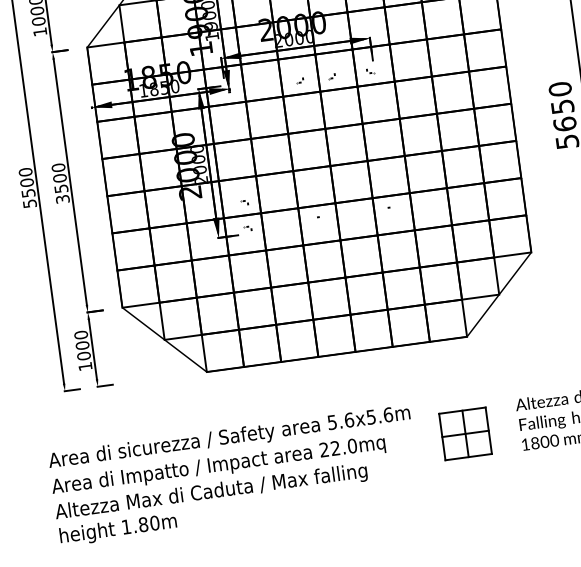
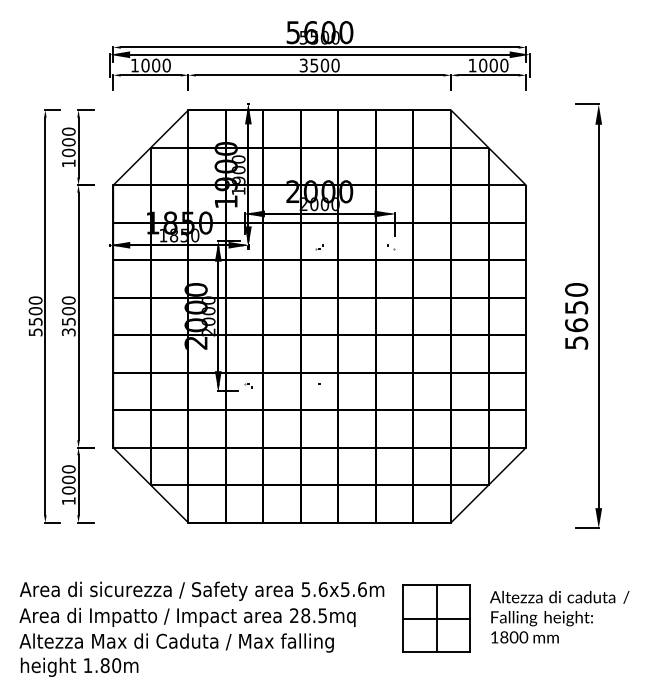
part: (331, 77) -> (351, 247), removed
part: (244, 202) -> (248, 359), removed
part: (465, 433) -> (436, 618), size x1.43
text: (344, 447) -> (314, 615), 22.0mq -> 28.5mq

